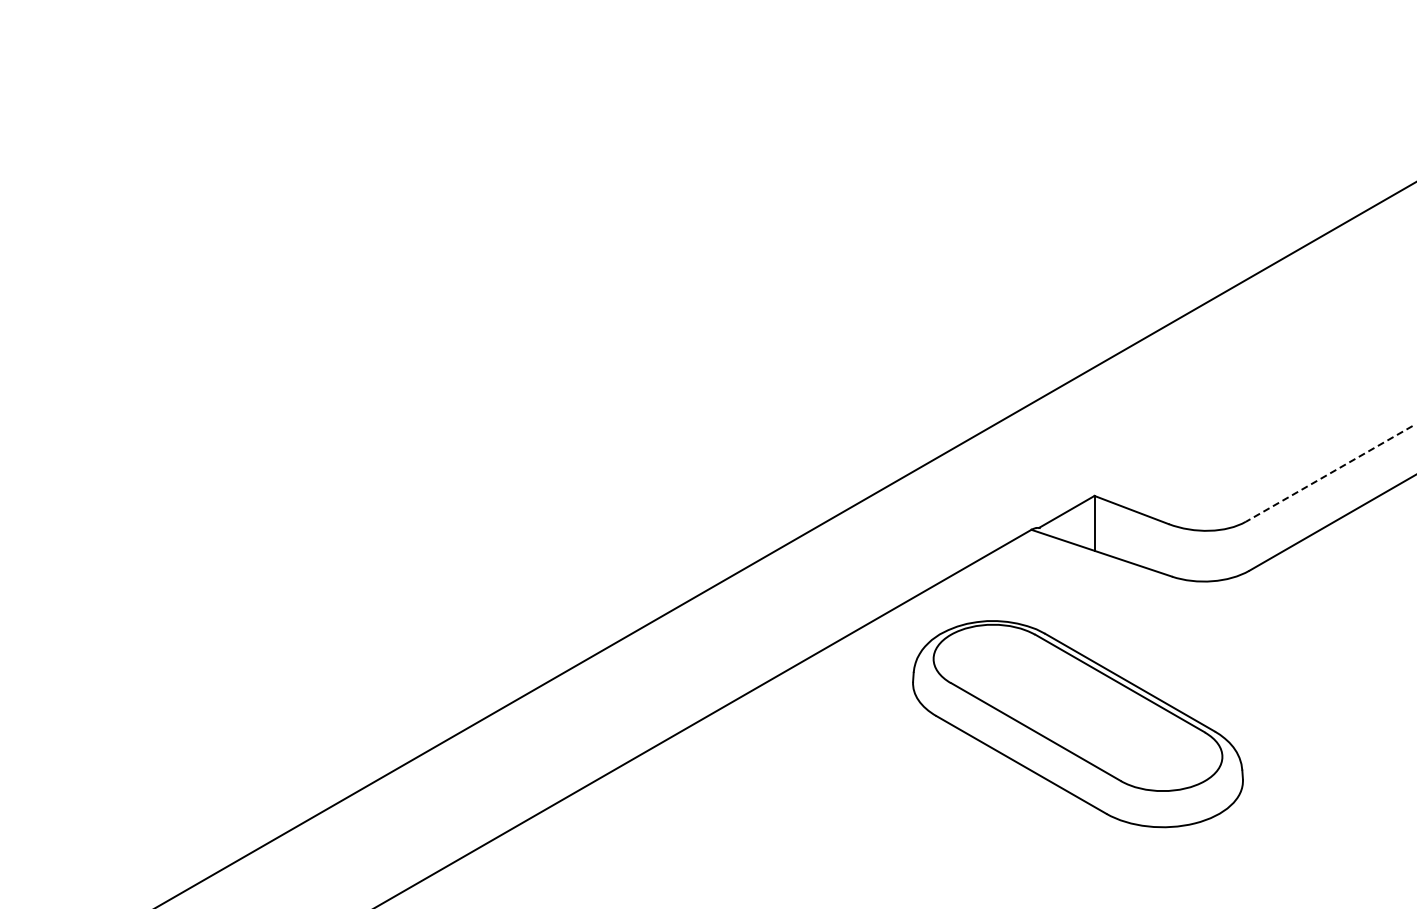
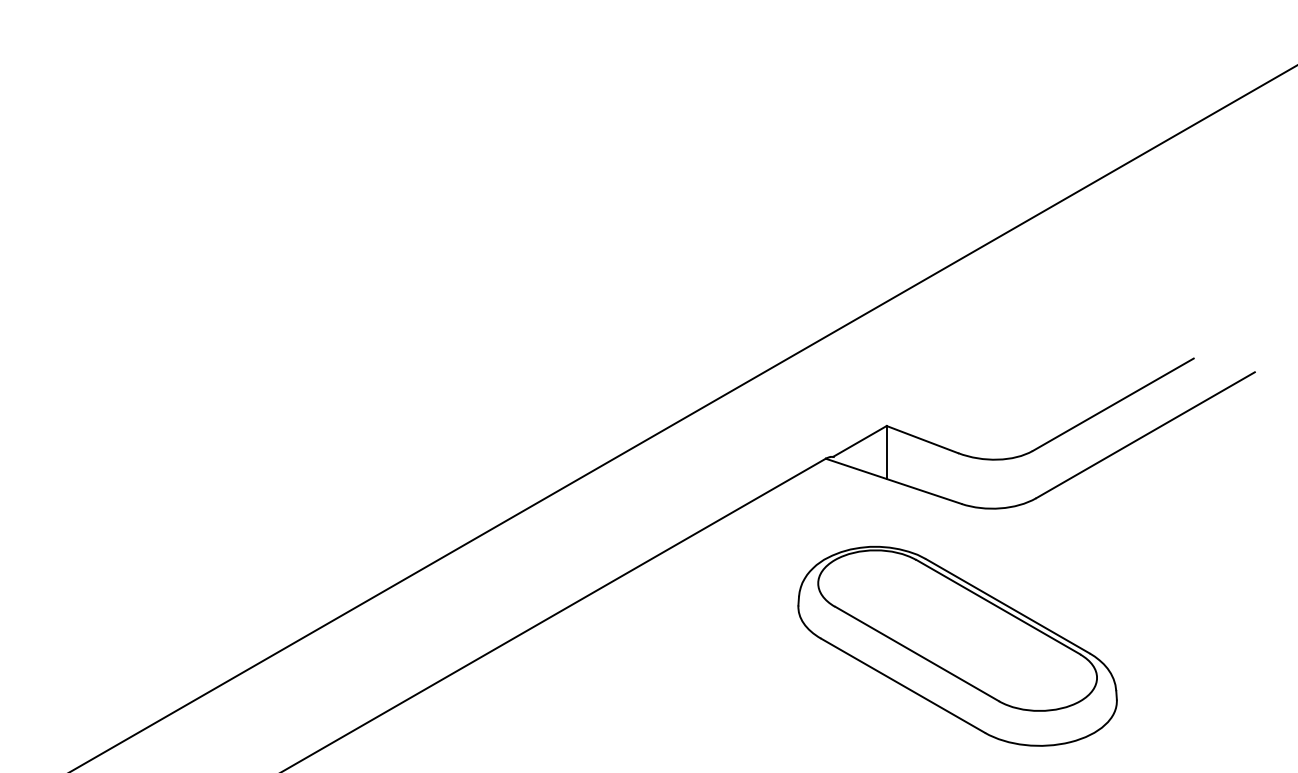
line: (1328, 474) -> (1112, 405), dashed -> solid
part: (1077, 724) -> (957, 646), moved

